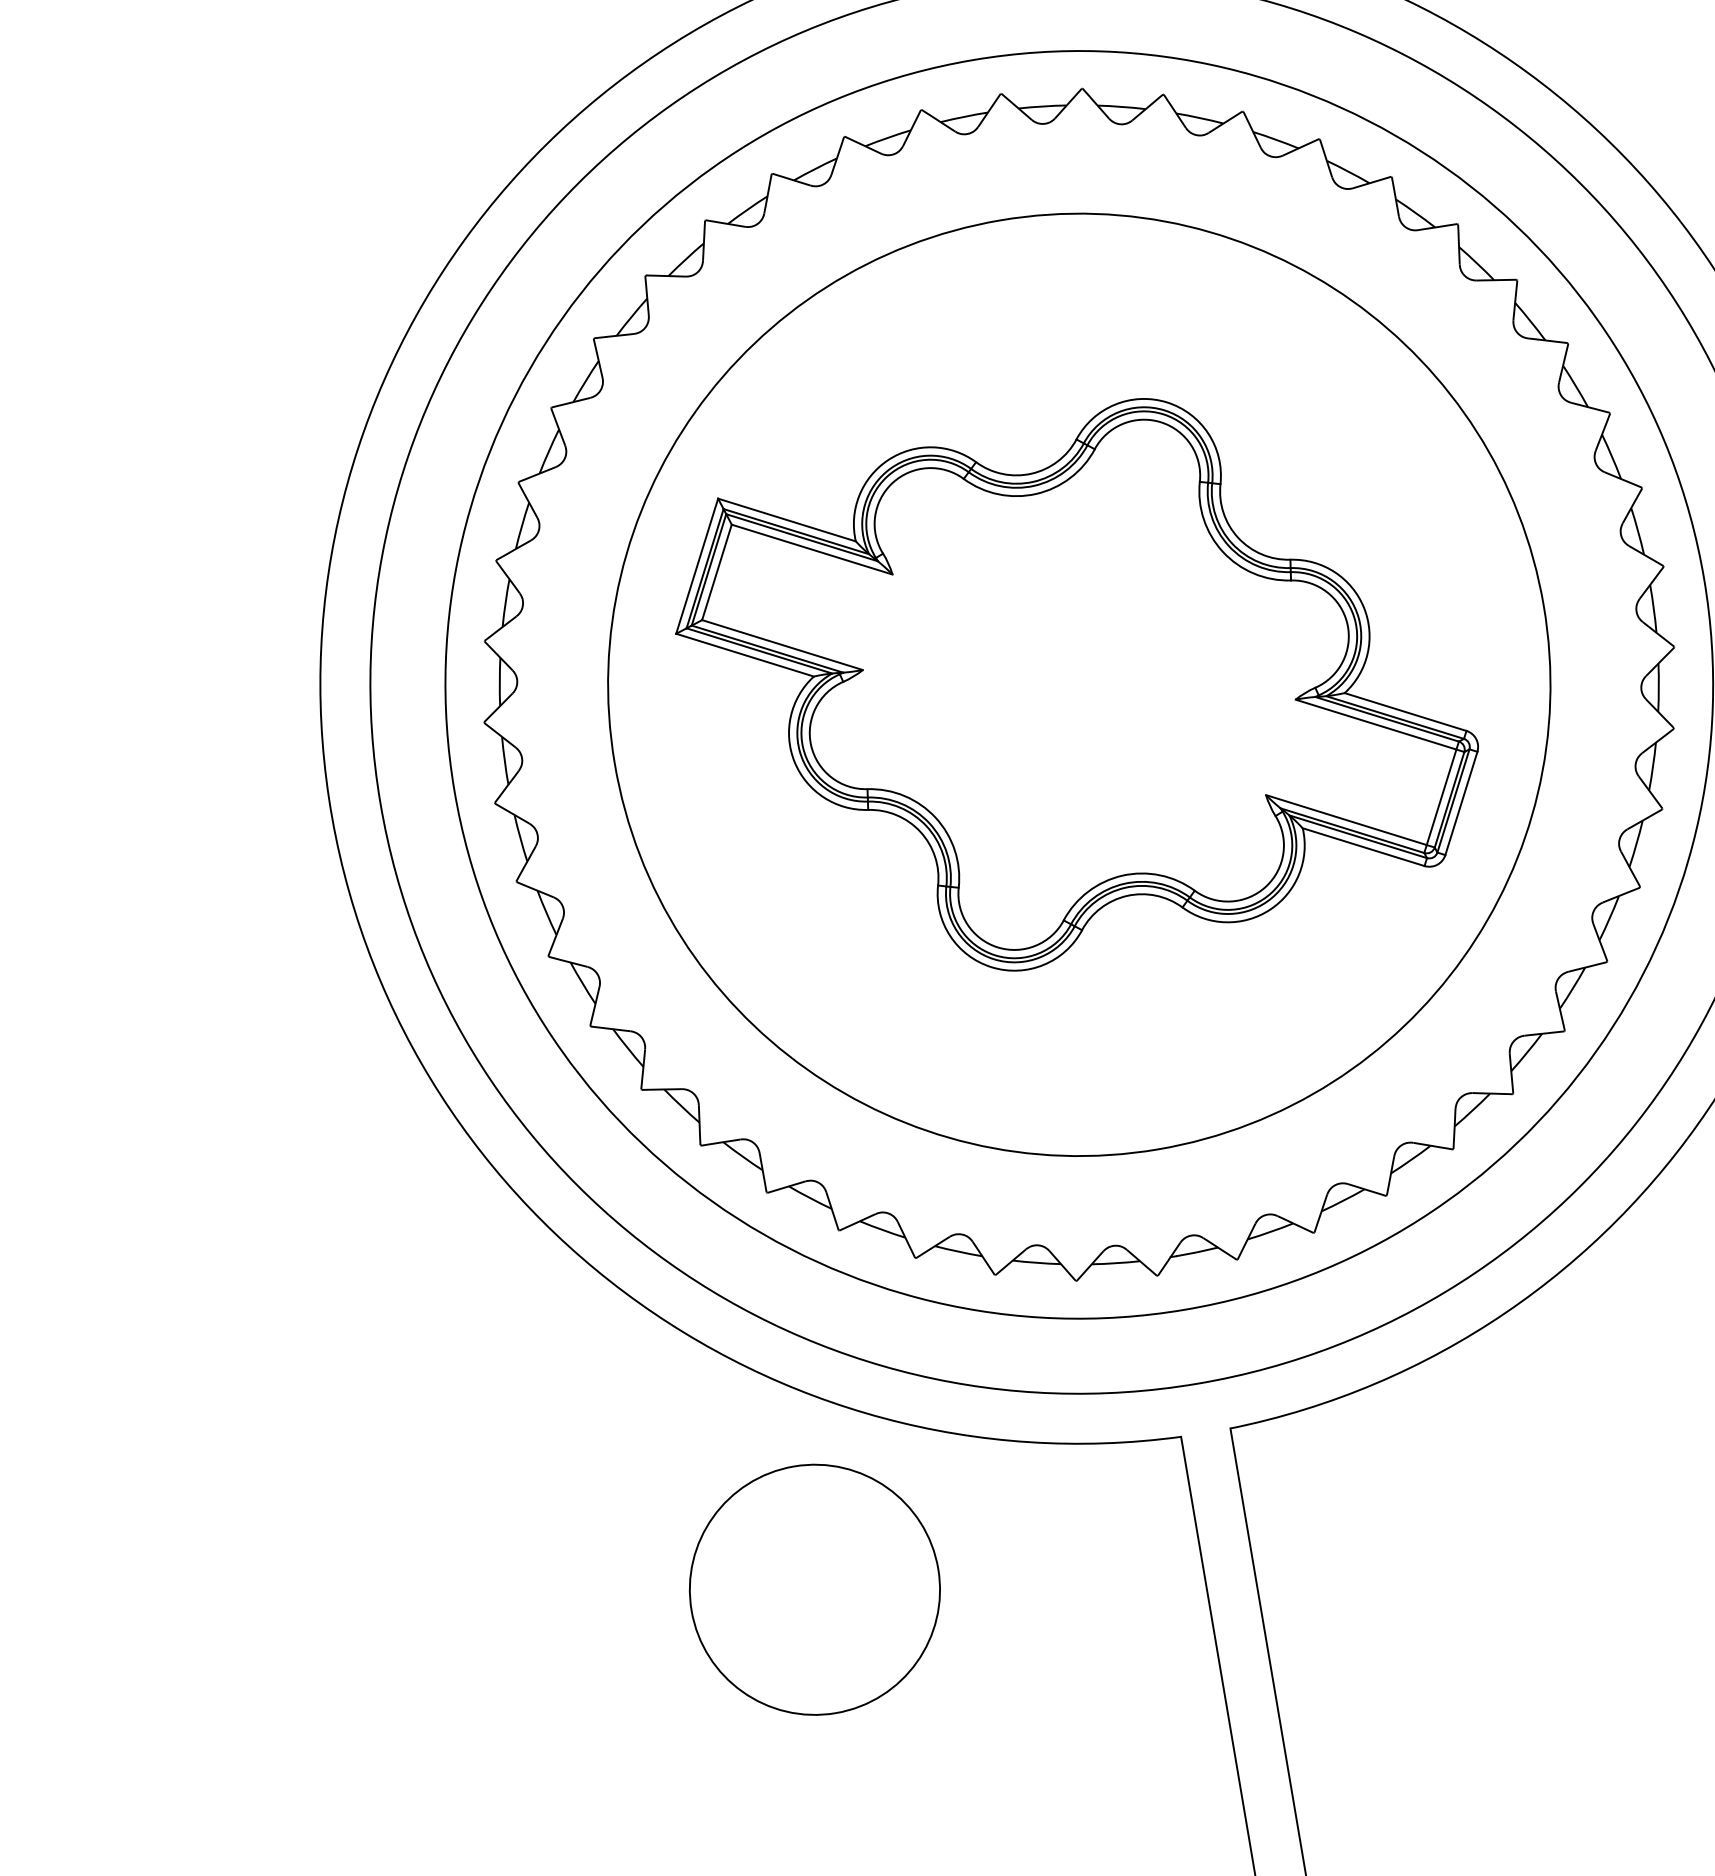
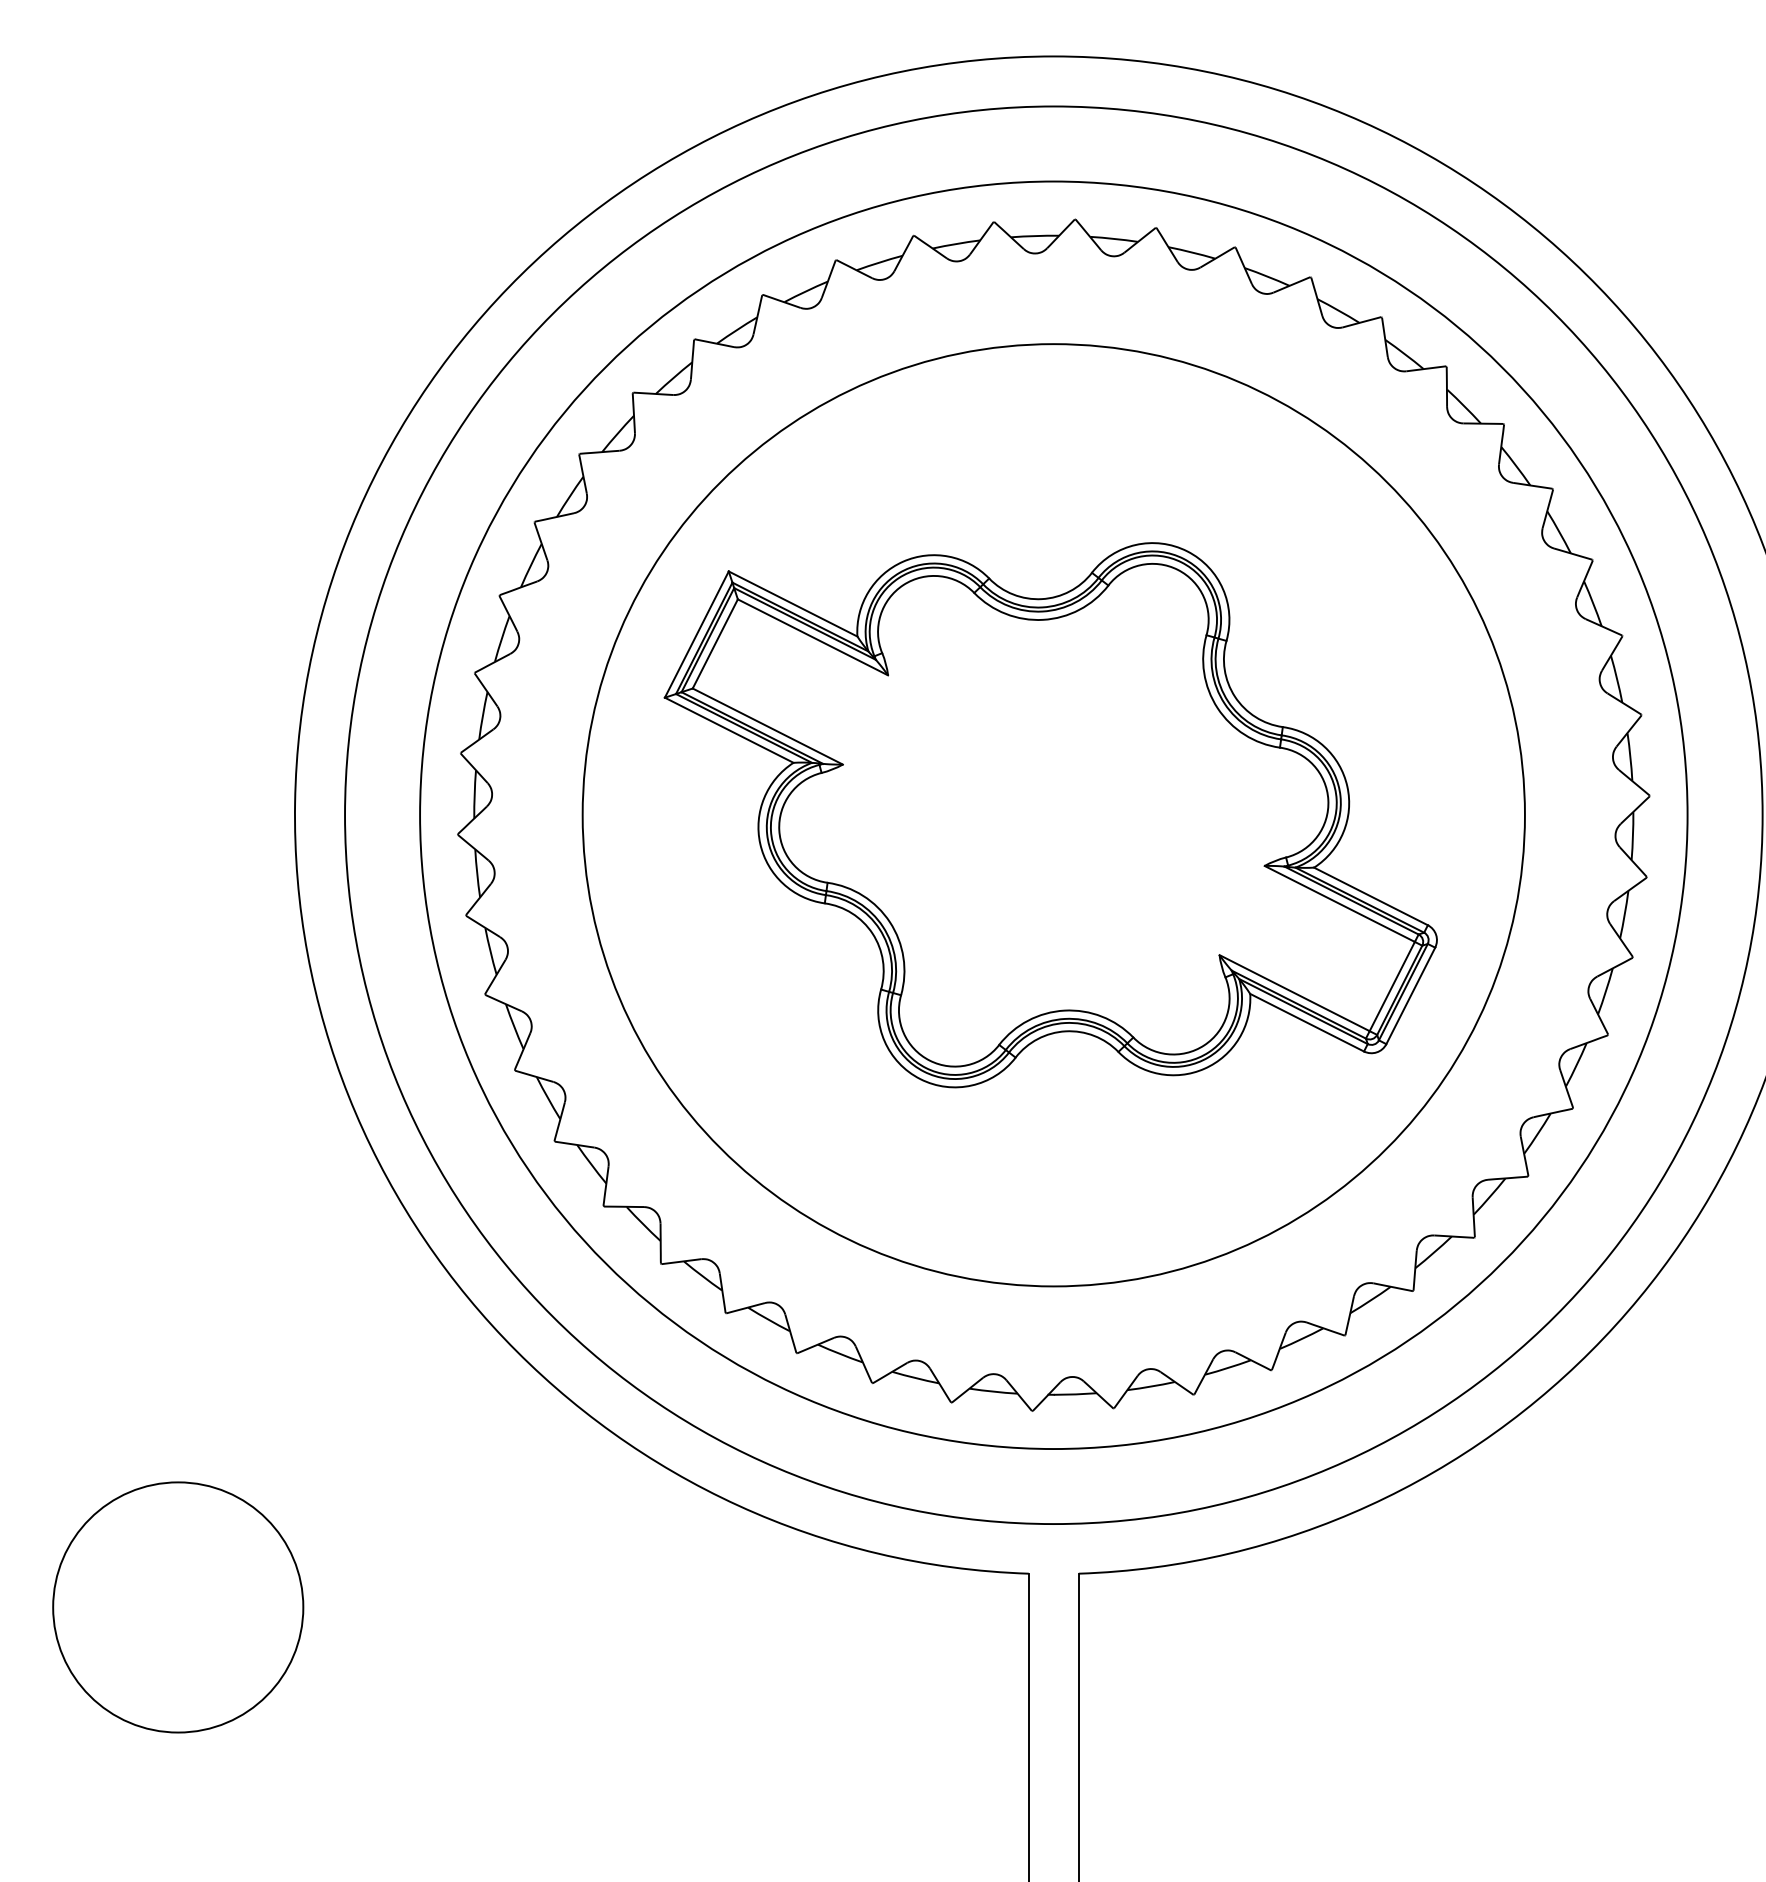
circle: (815, 1589) -> (178, 1607), moved

